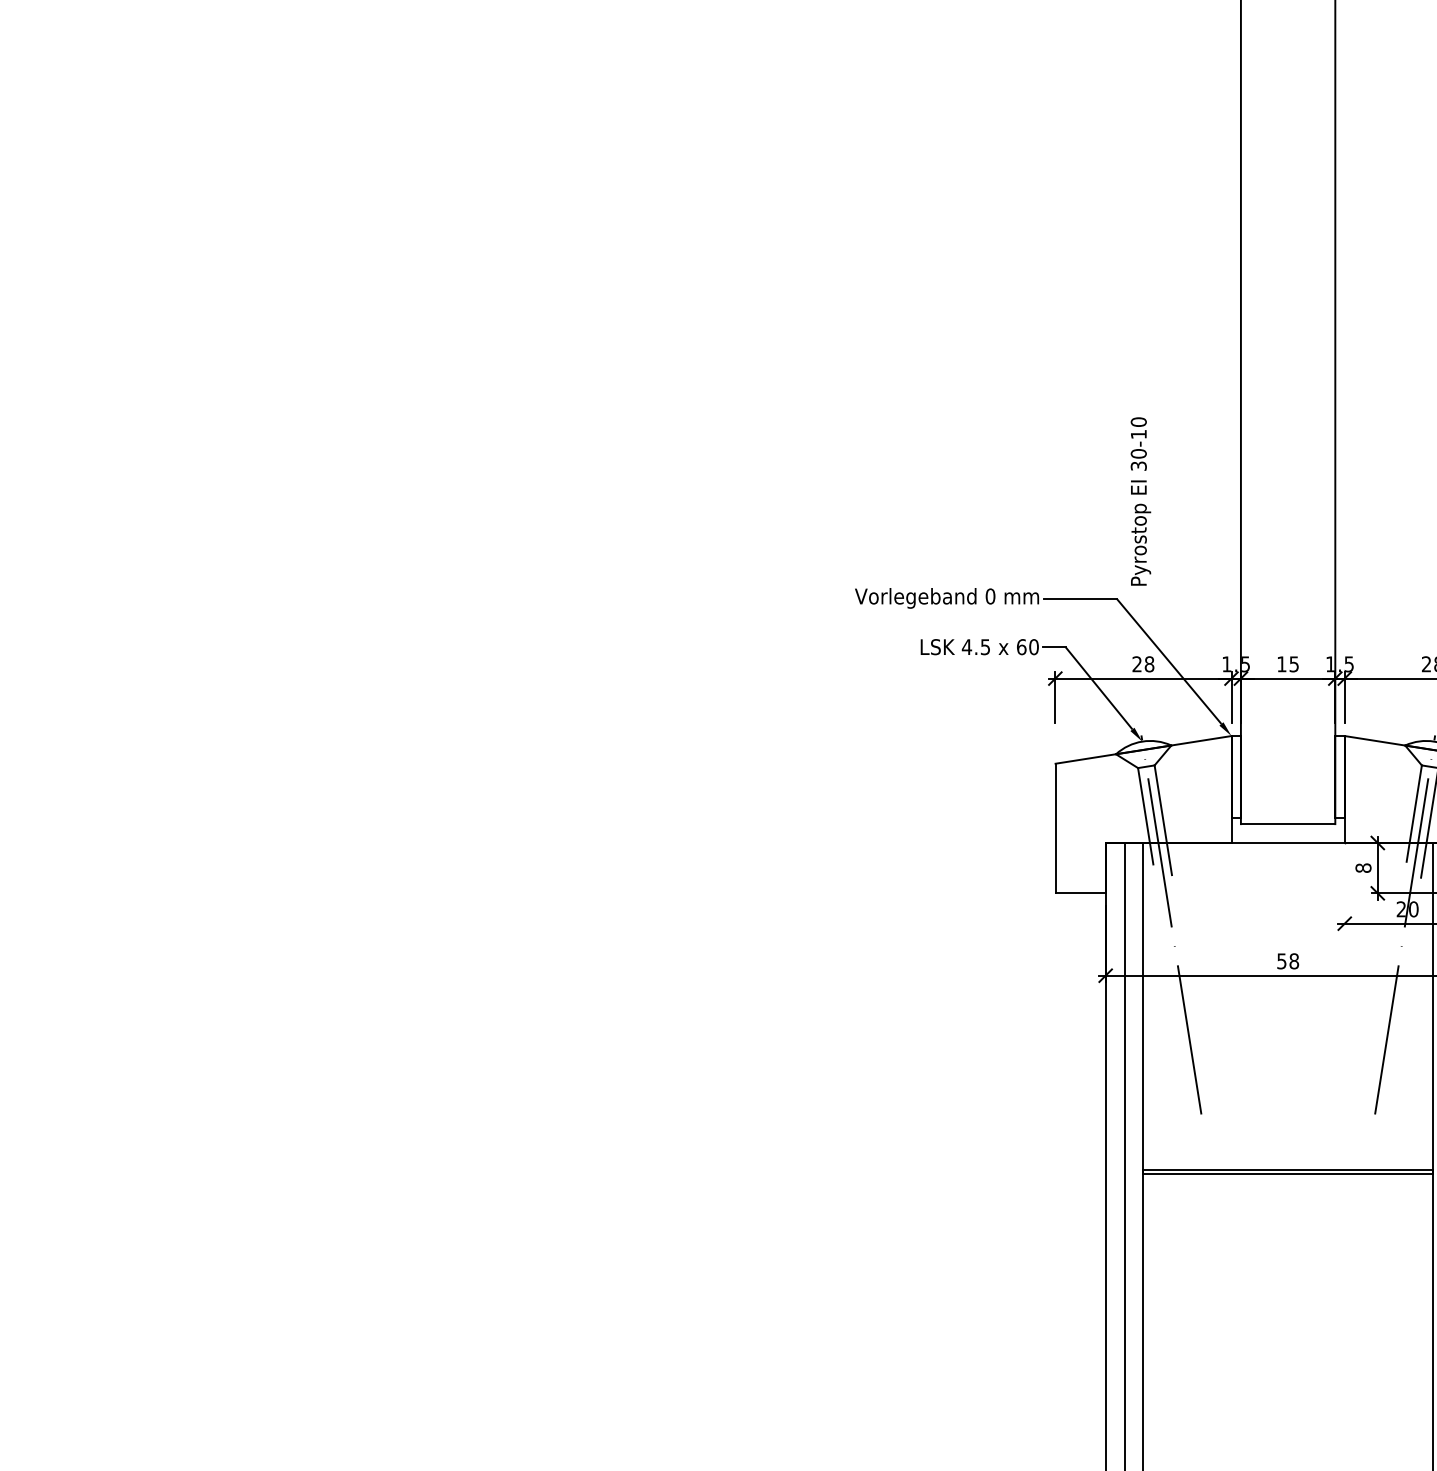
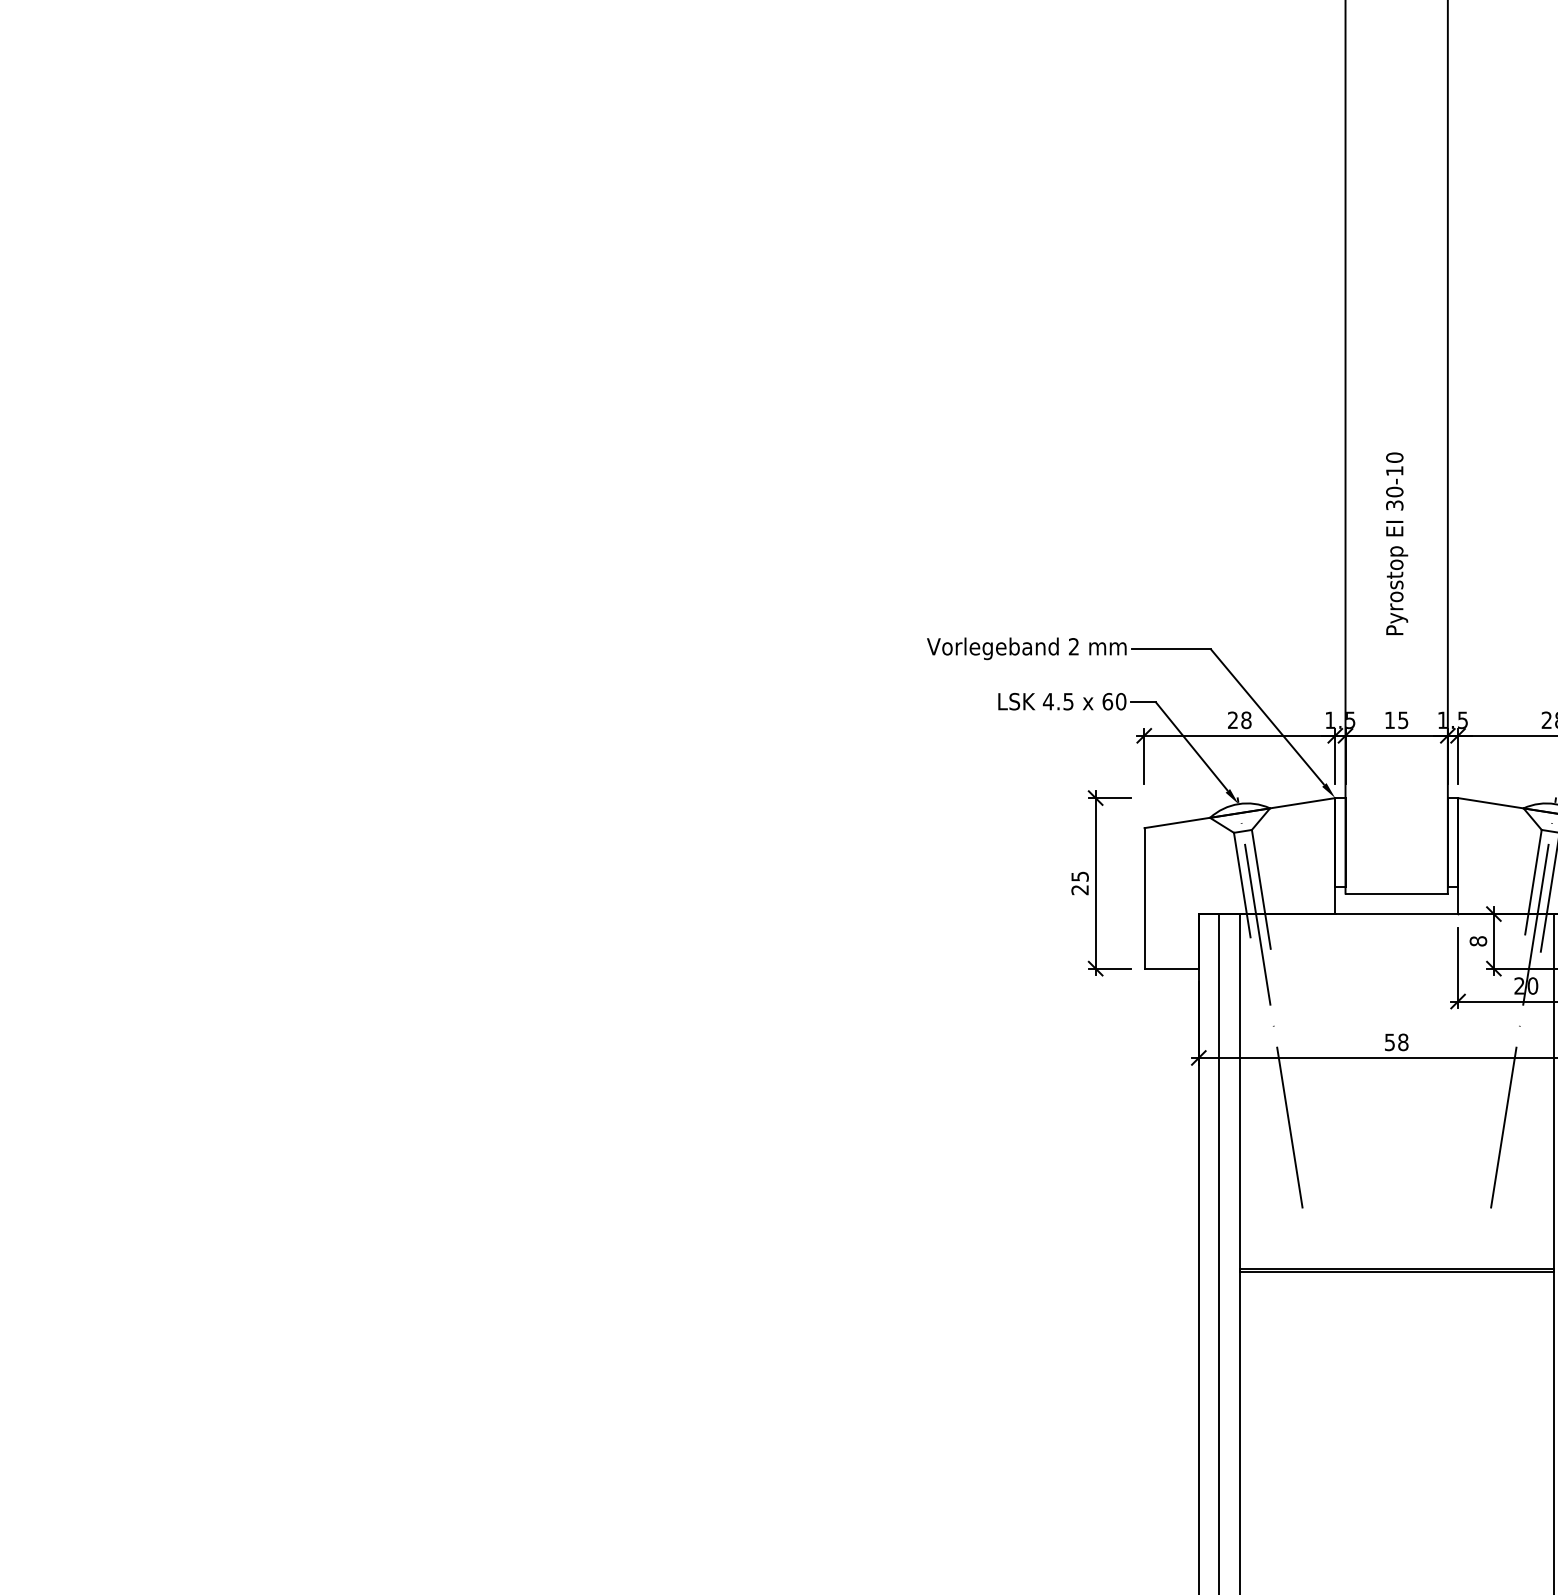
text: (1141, 501) -> (1397, 543), moved
text: (990, 596) -> (1073, 646), 0 -> 2
part: (1015, 814) -> (1101, 883), added
line: (1345, 892) -> (1458, 967), added

